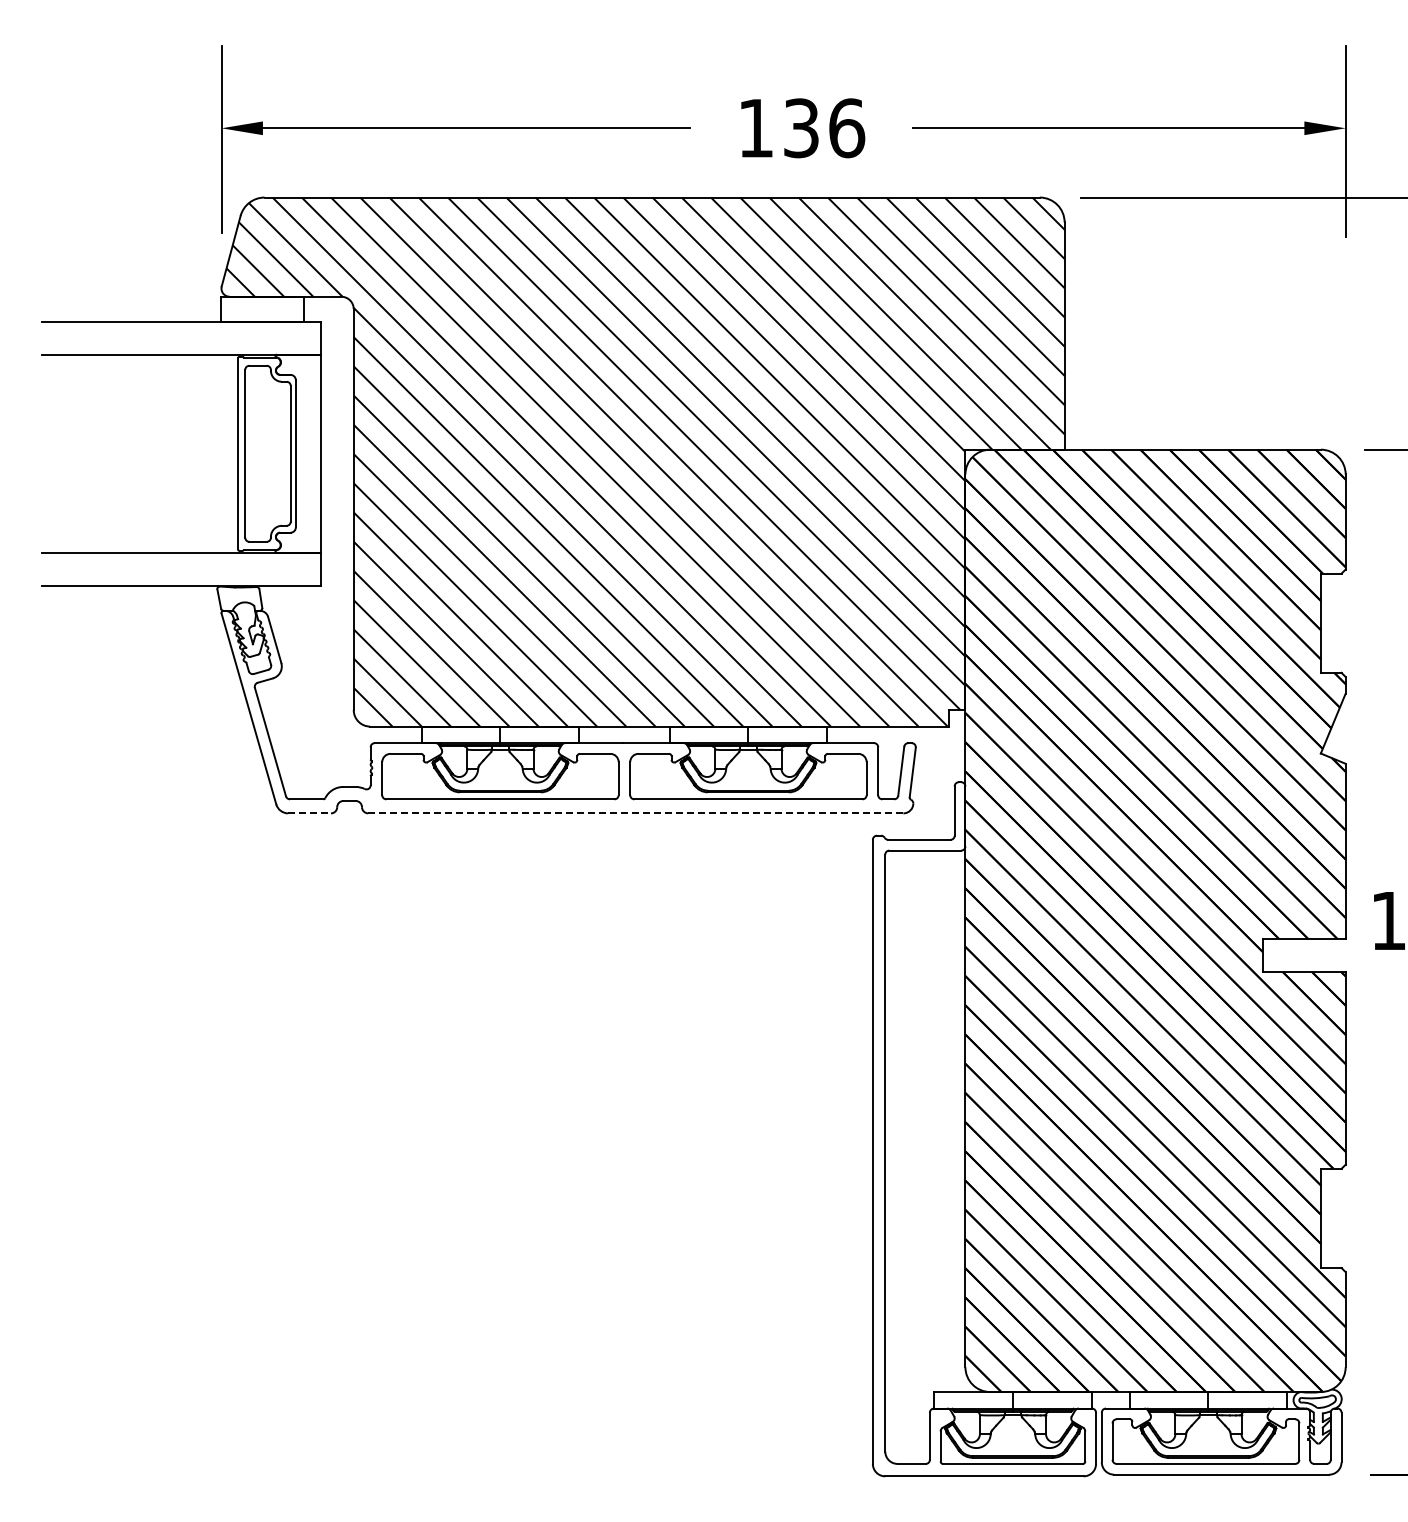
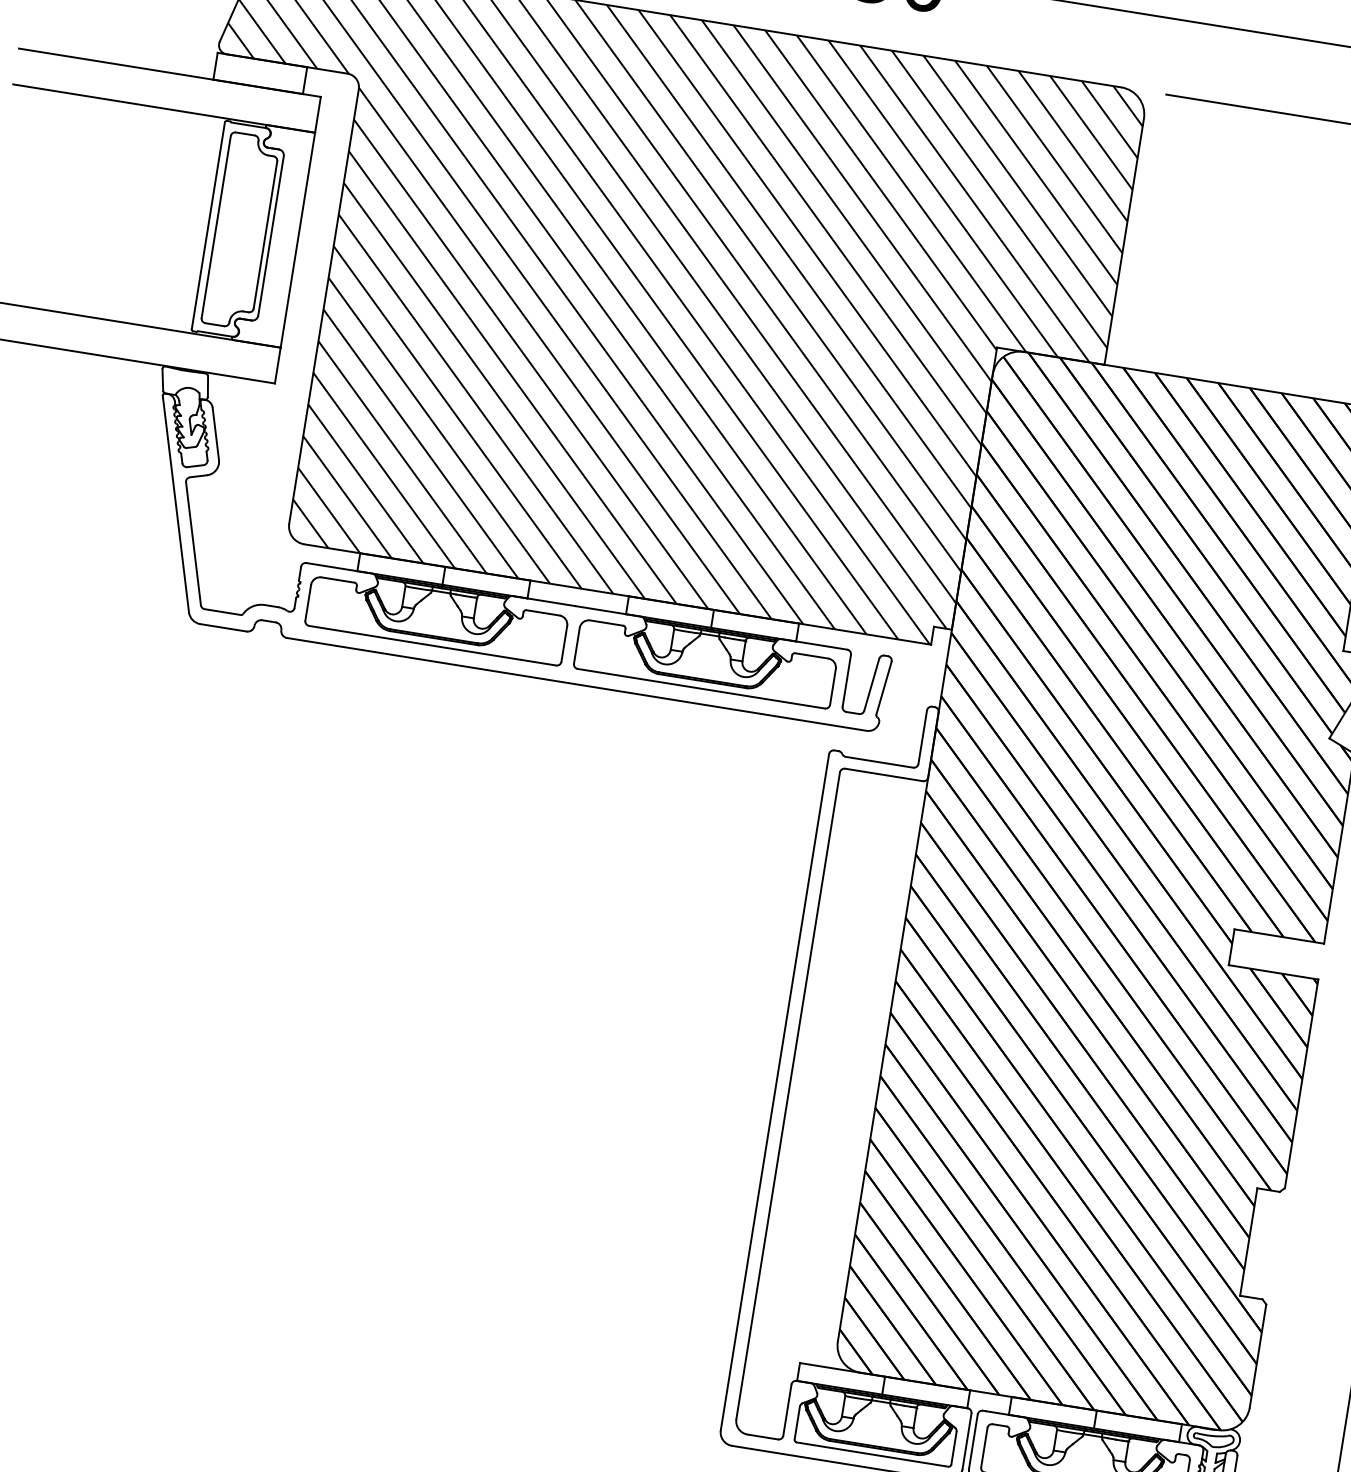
line: (310, 813) -> (224, 628), dashed -> solid
line: (635, 813) -> (576, 684), dashed -> solid

